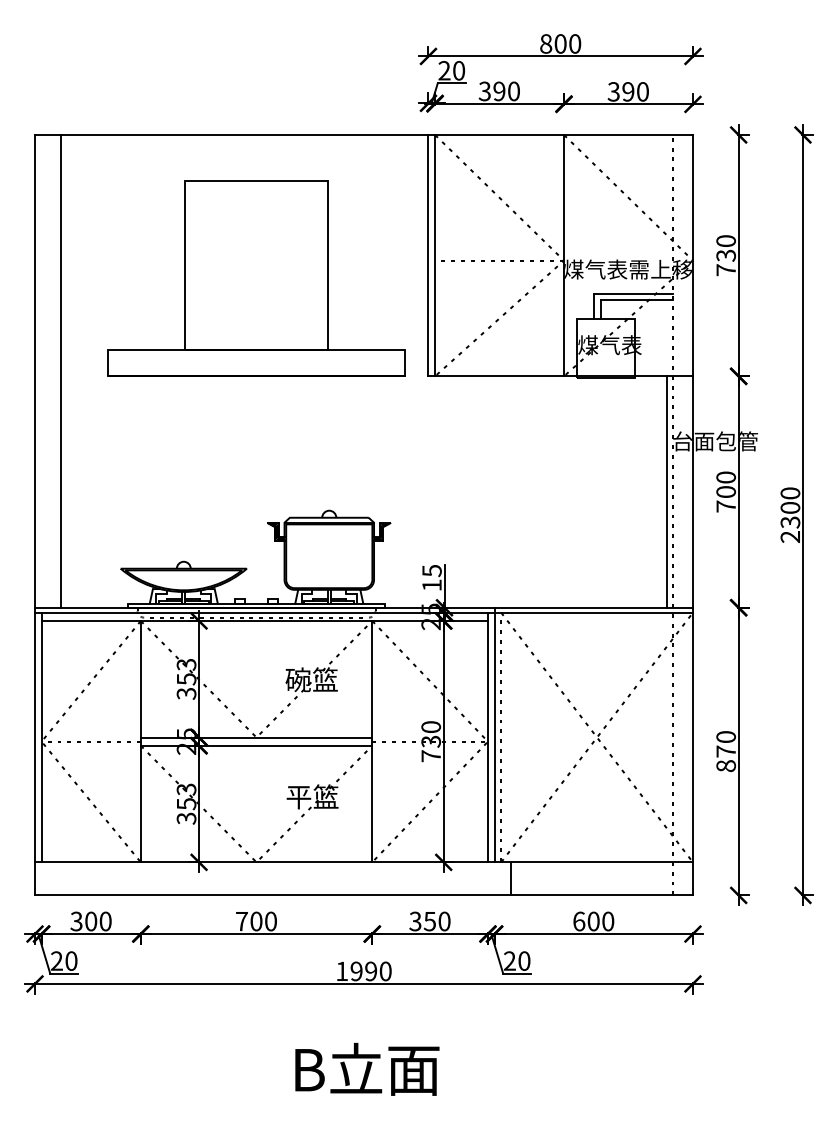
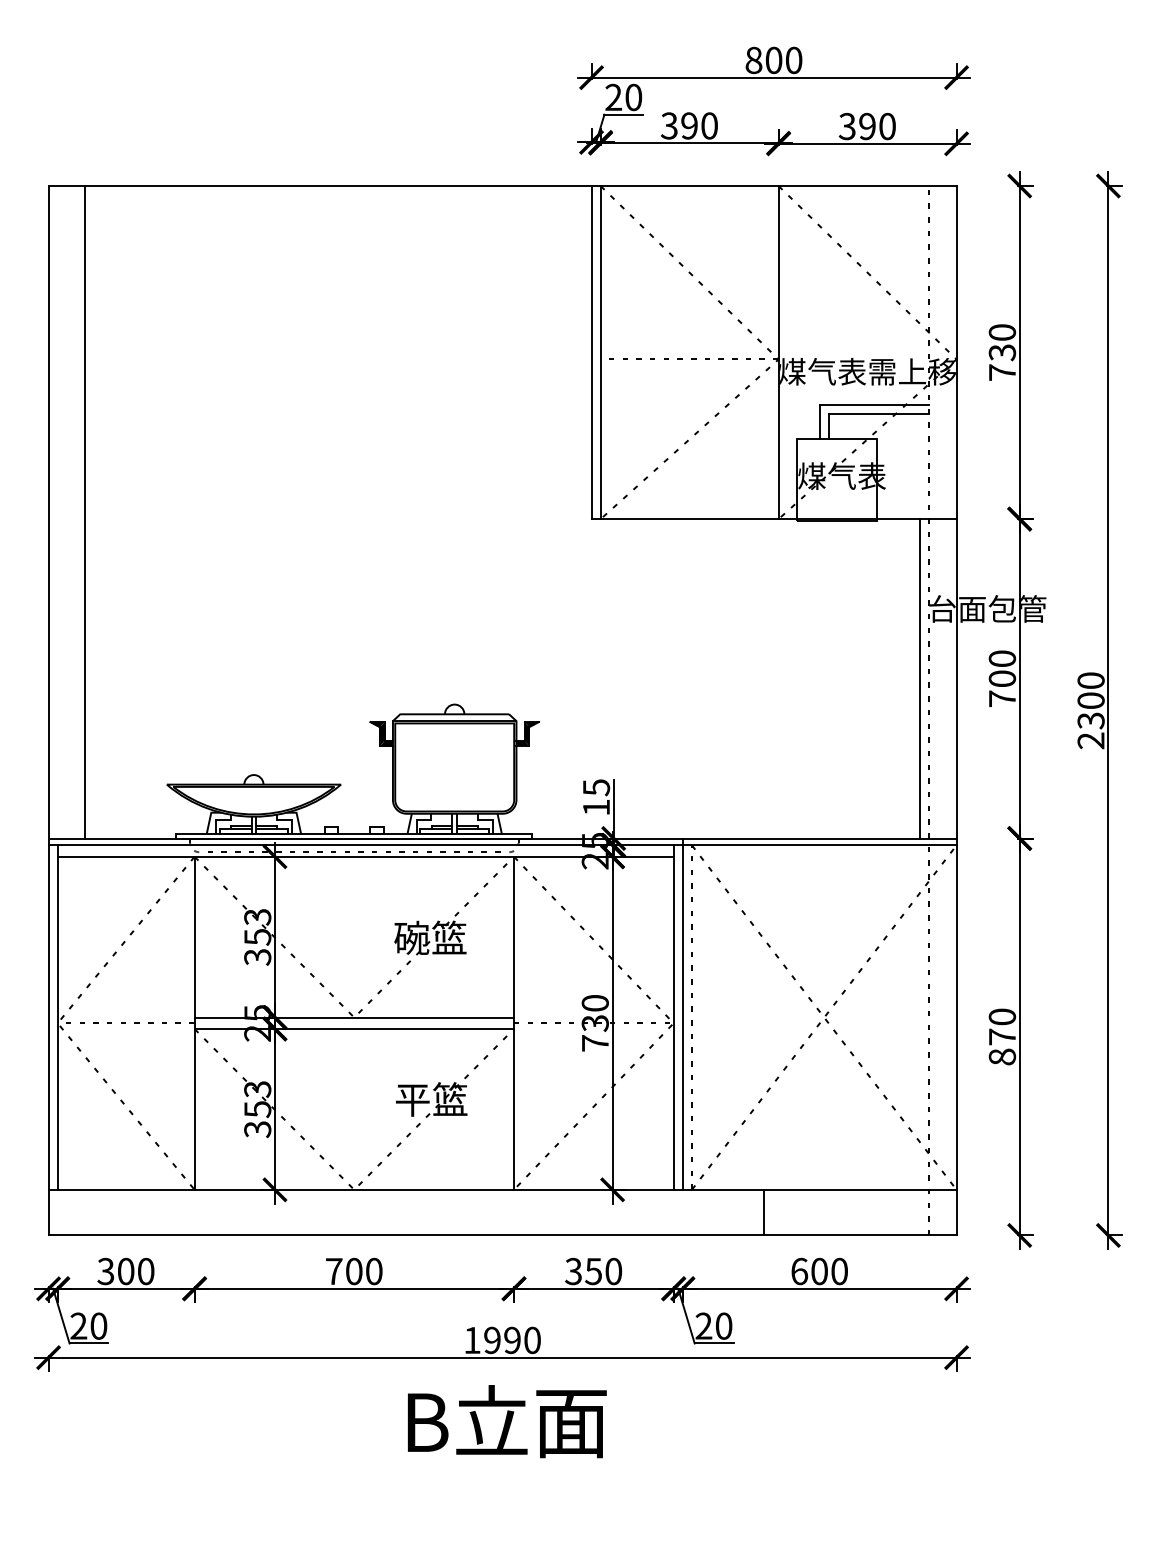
part: (256, 278) -> (354, 384), removed
line: (511, 878) -> (763, 1212), moved
text: (367, 1069) -> (507, 1421), moved

